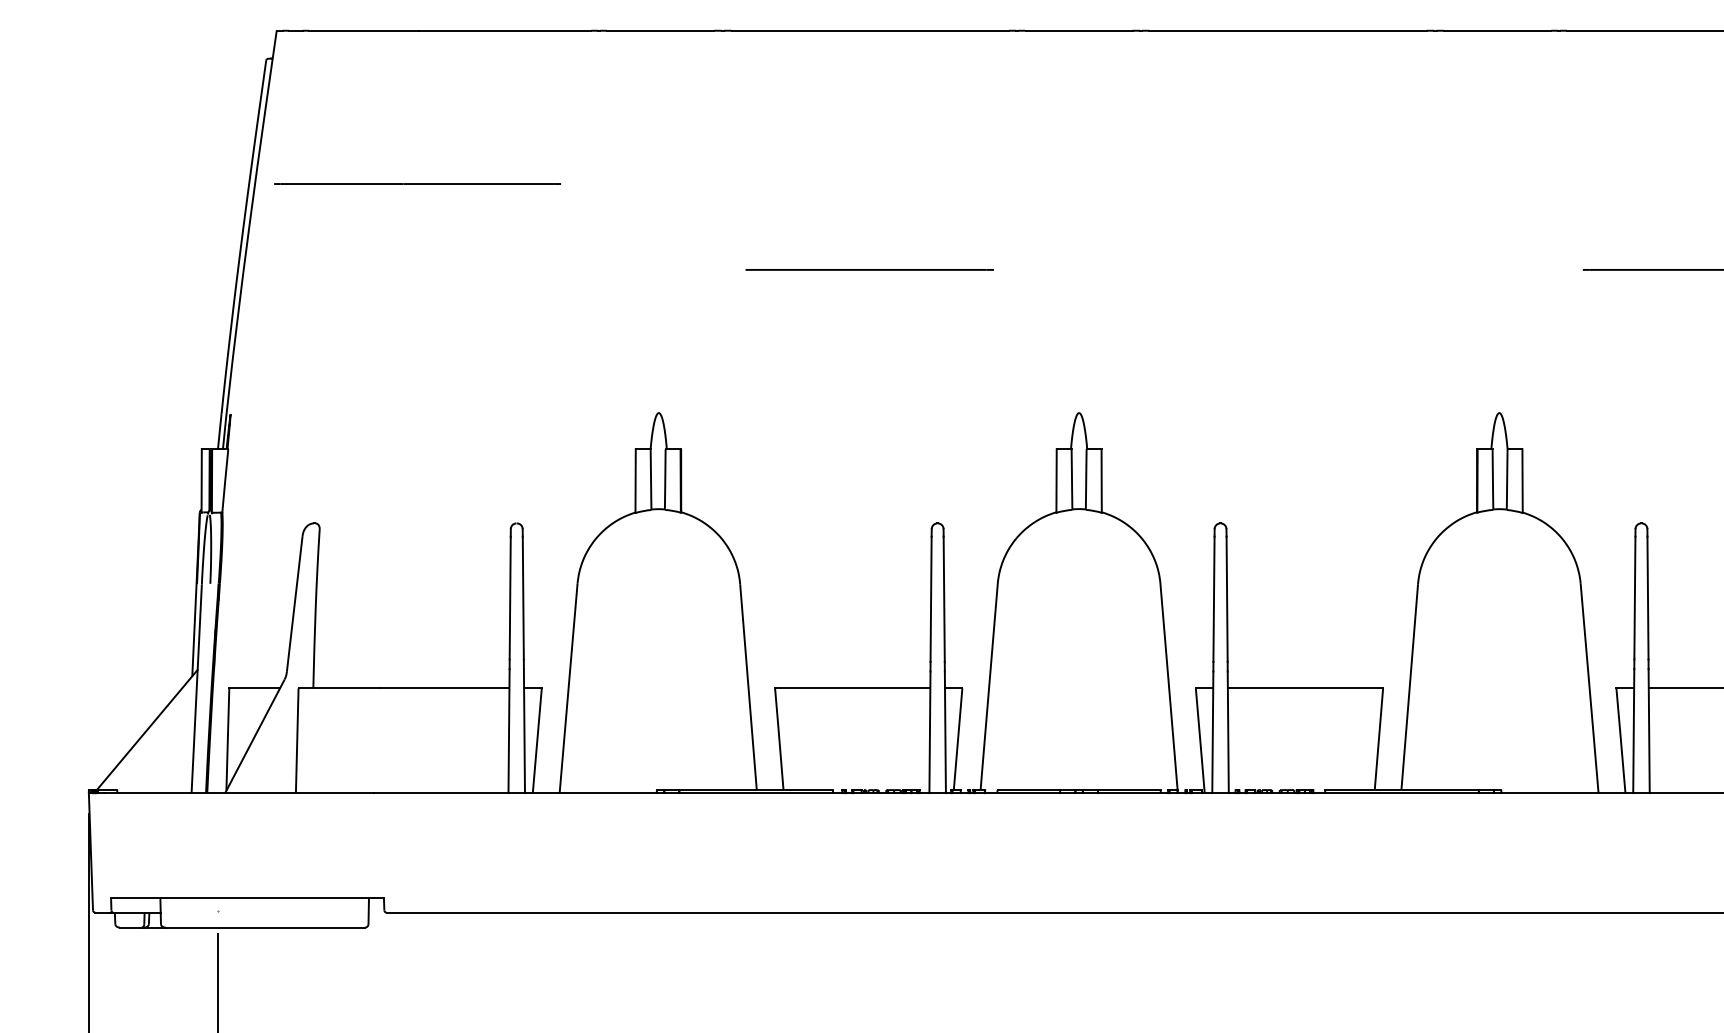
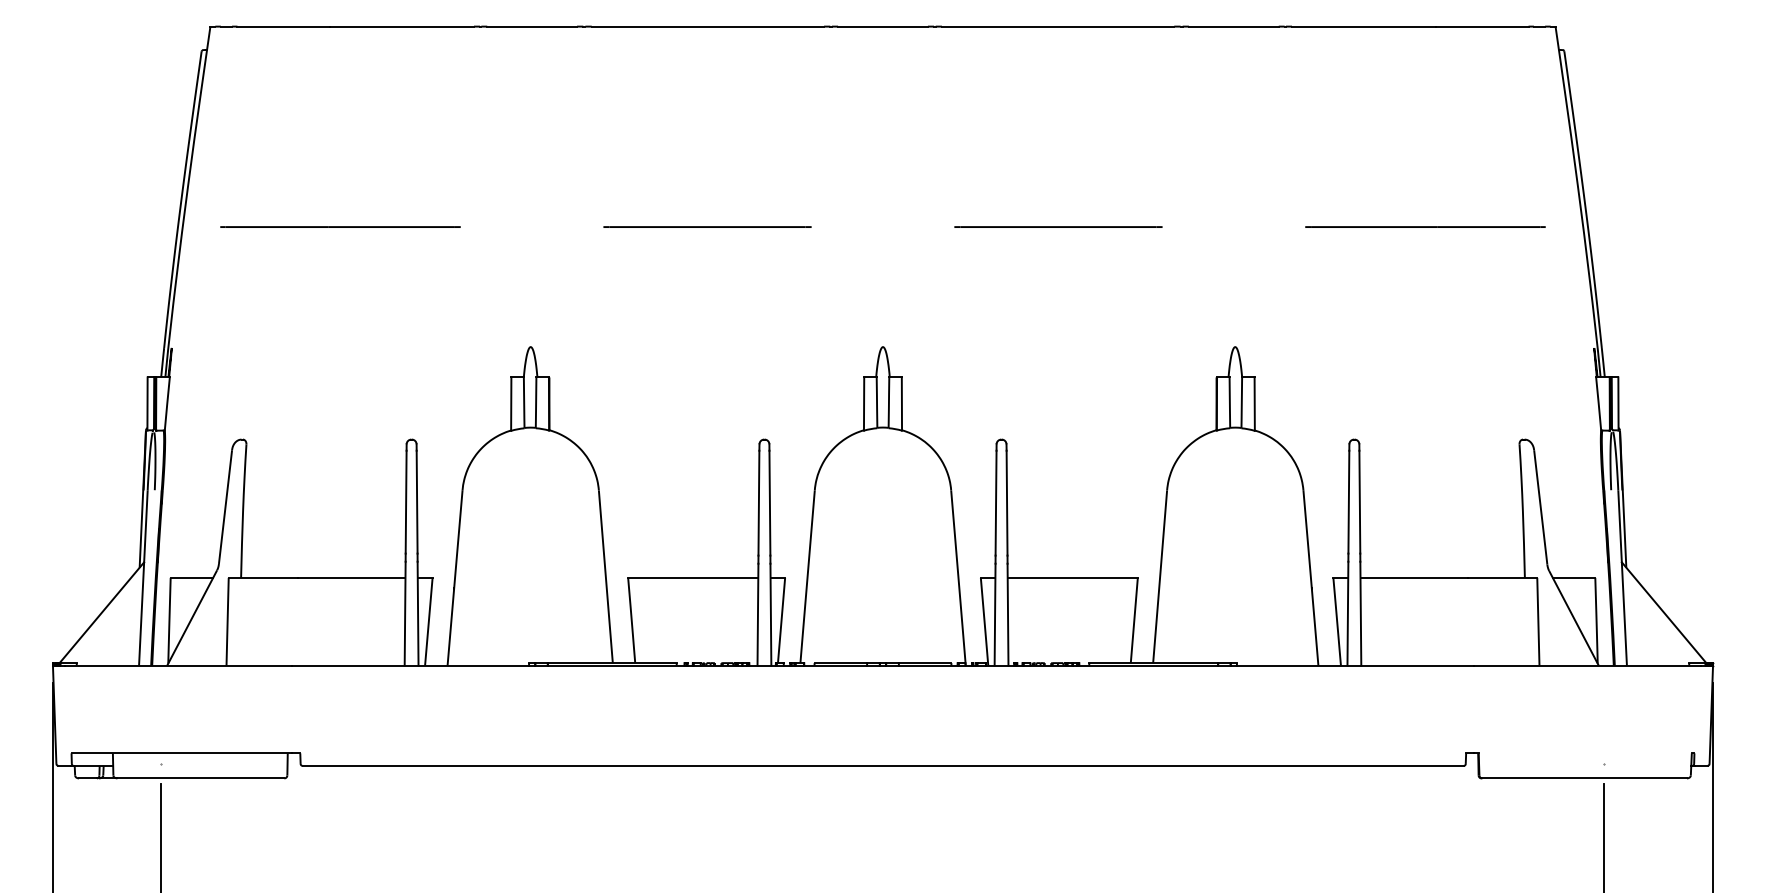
line: (417, 183) -> (340, 226), moved
line: (1288, 269) -> (1058, 226), added

